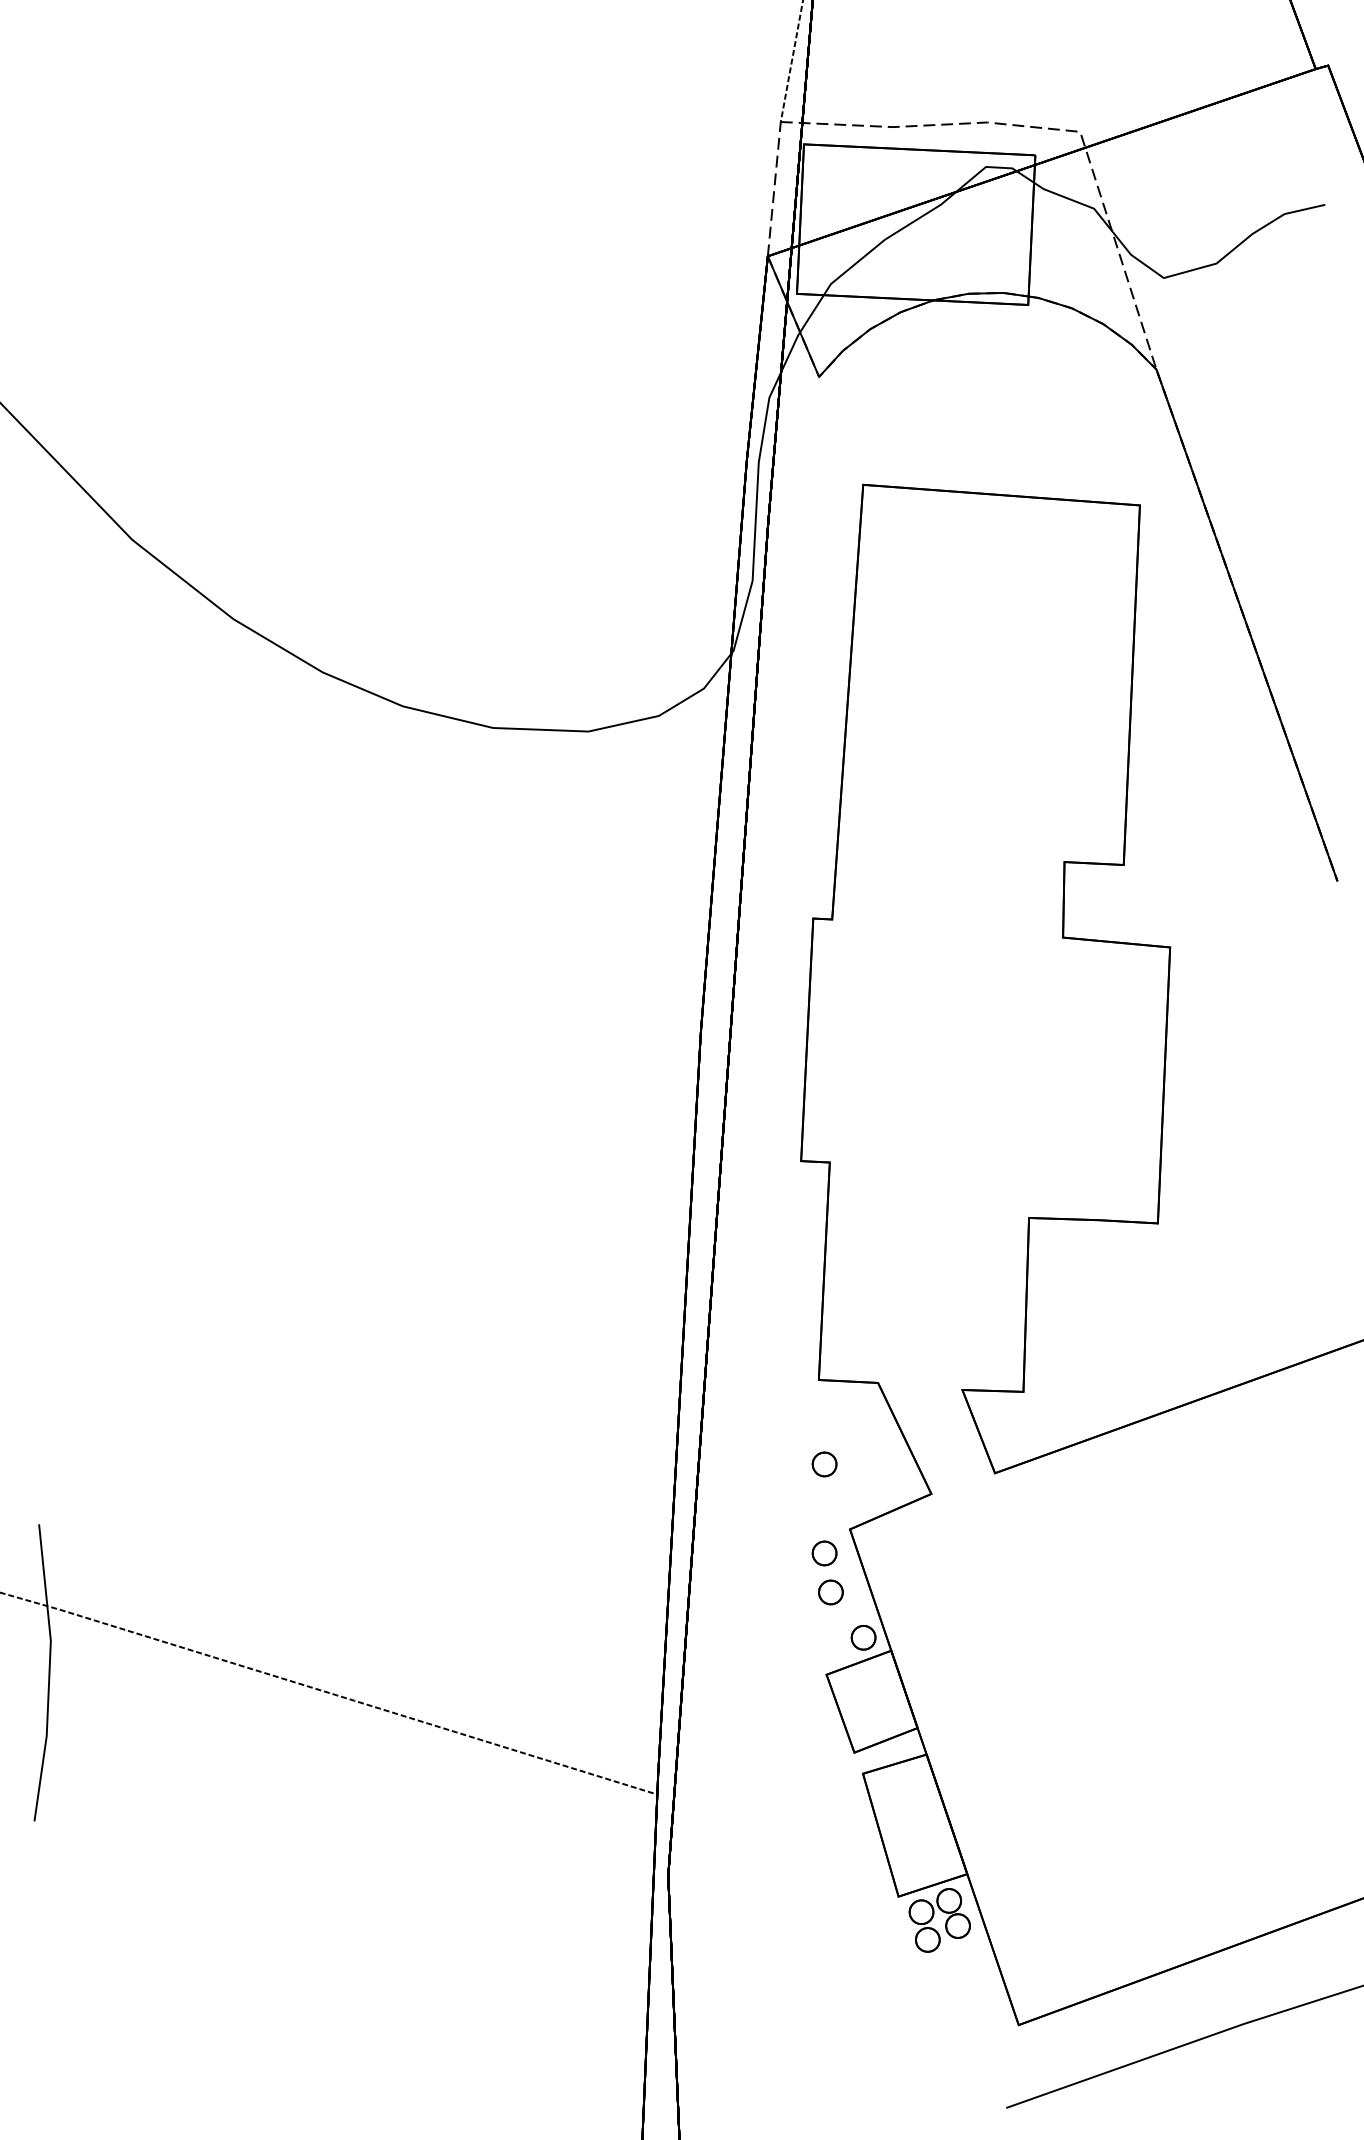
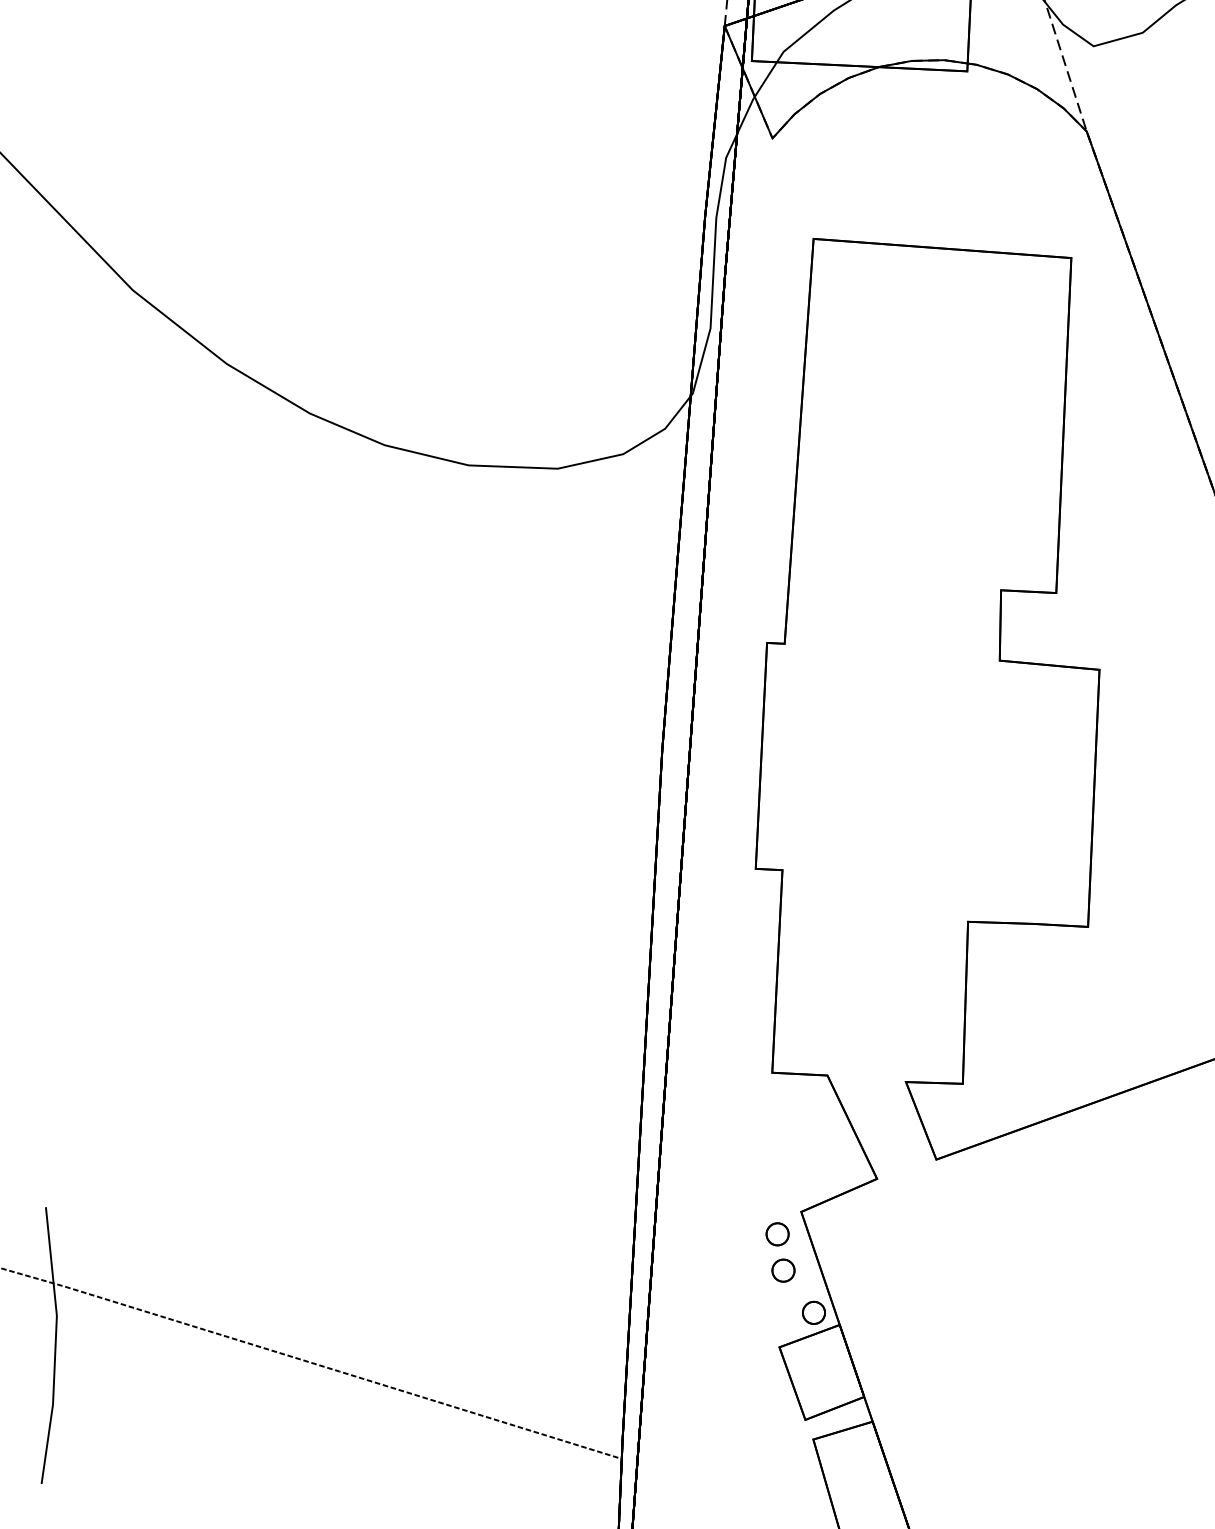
part: (824, 1464) -> (777, 1151), removed

